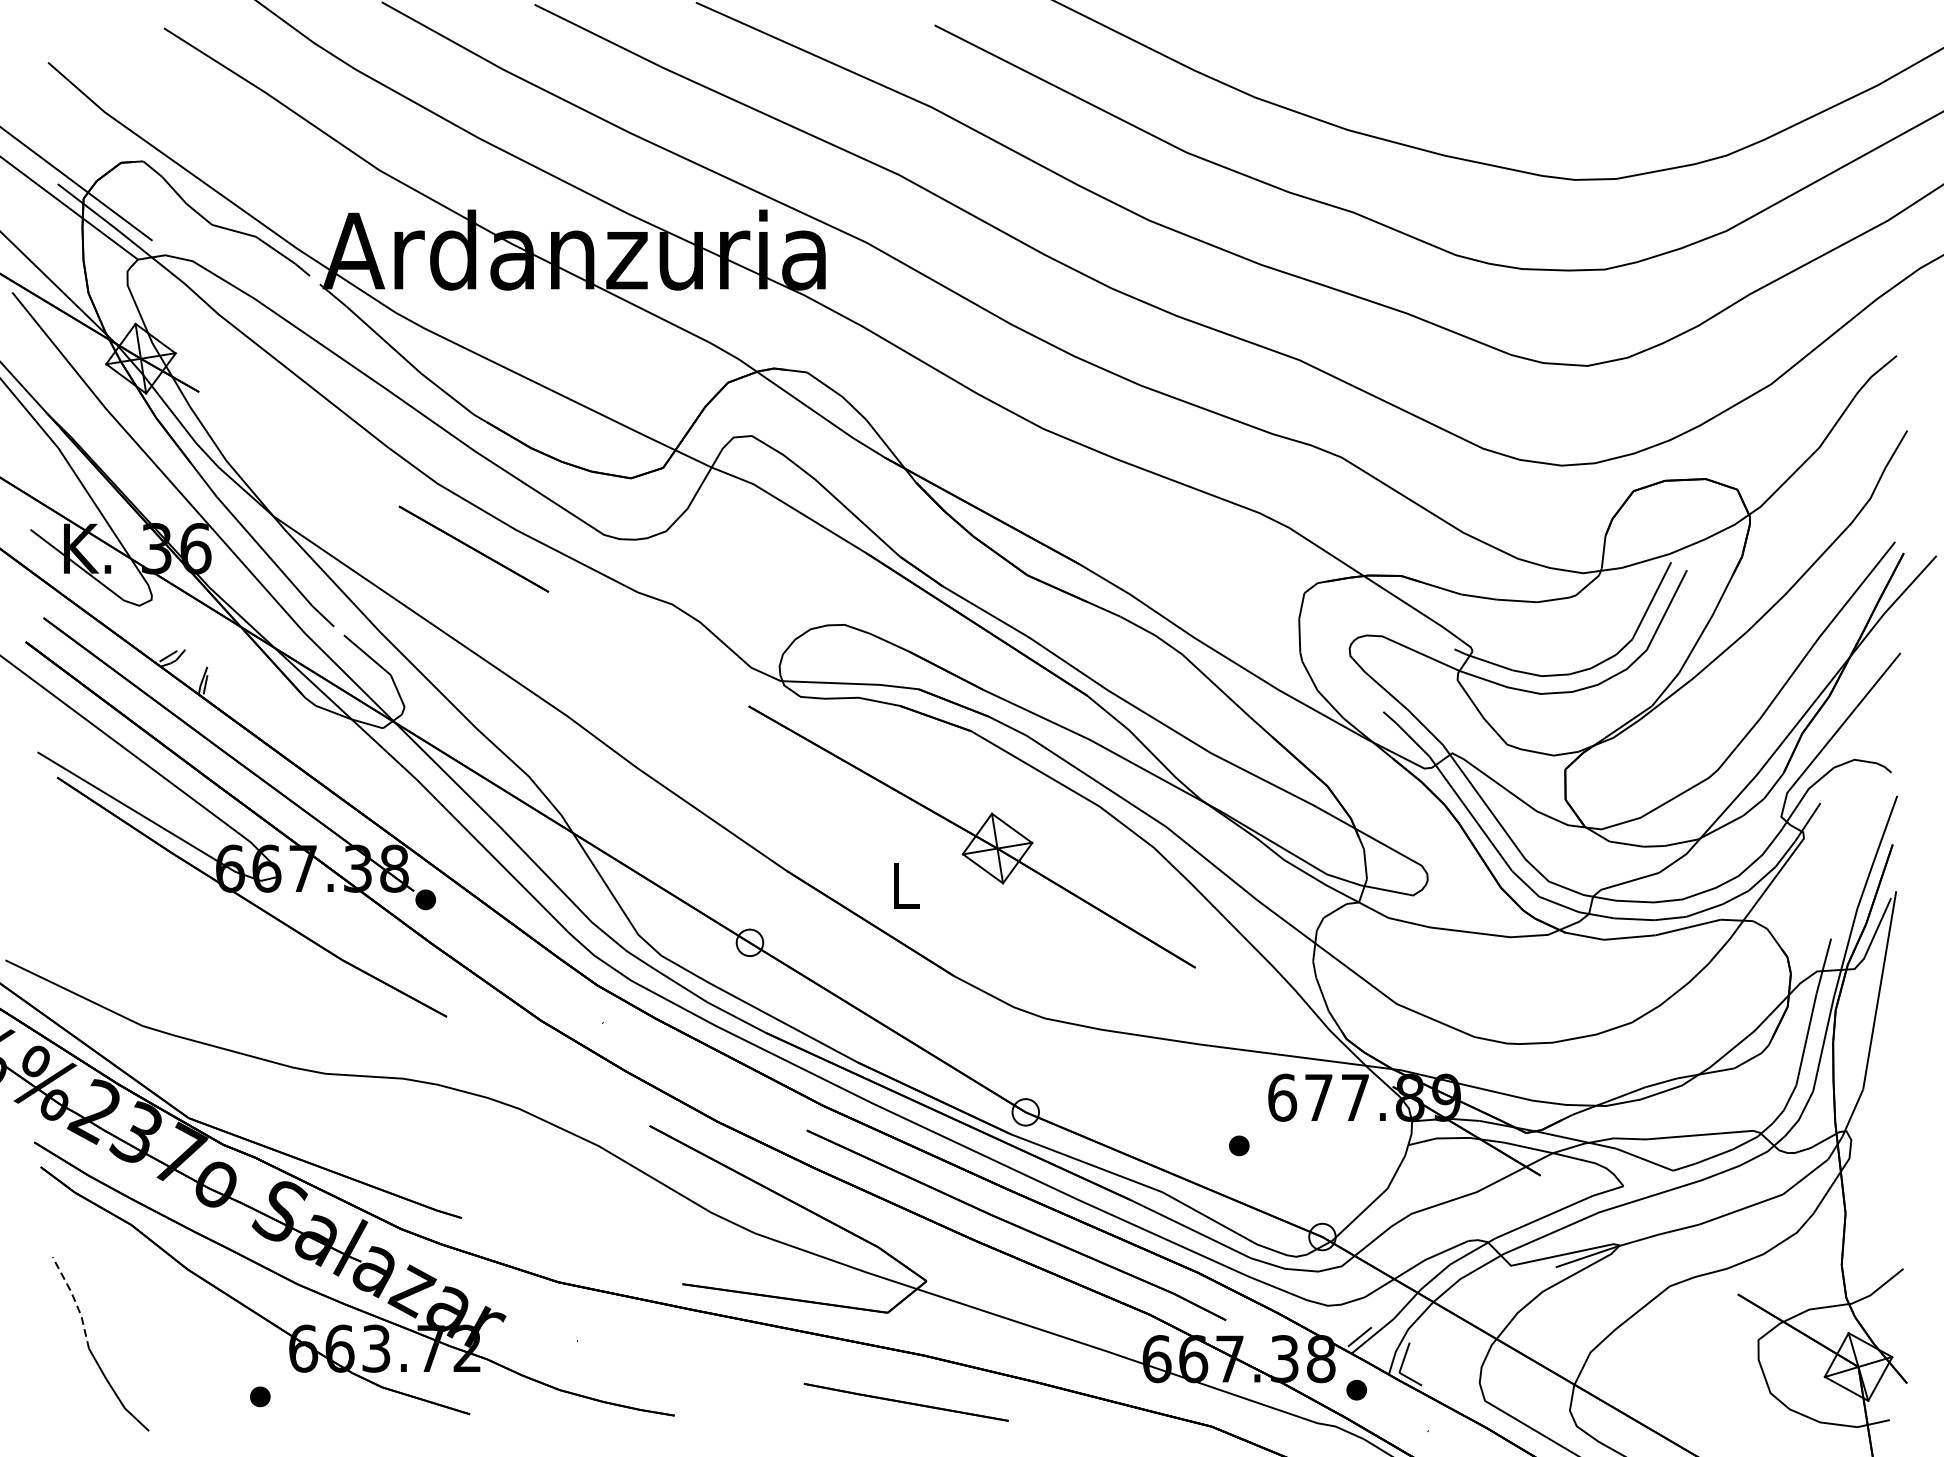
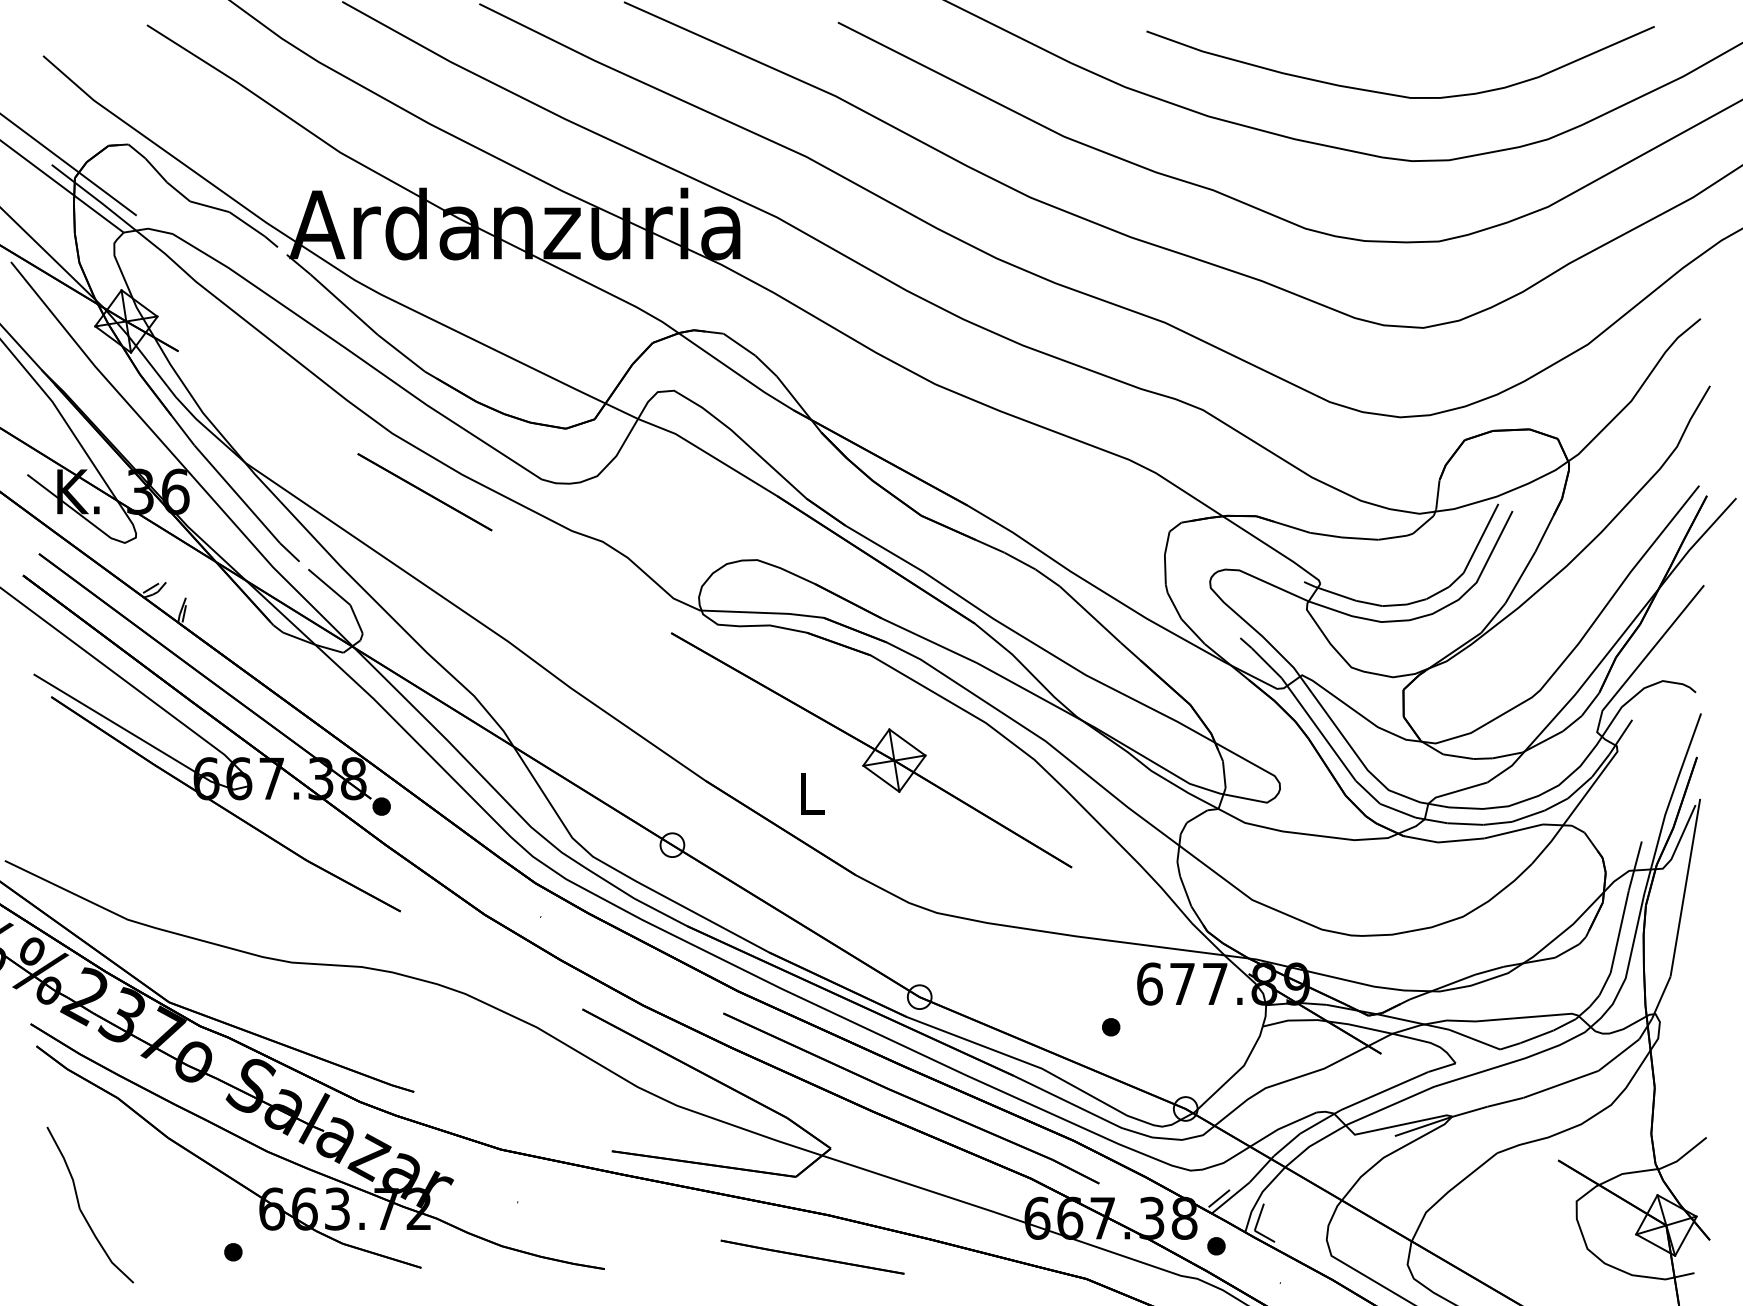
curve: (1558, 105) -> (1397, 94), added
line: (75, 1301) -> (67, 1166), dashed -> solid

